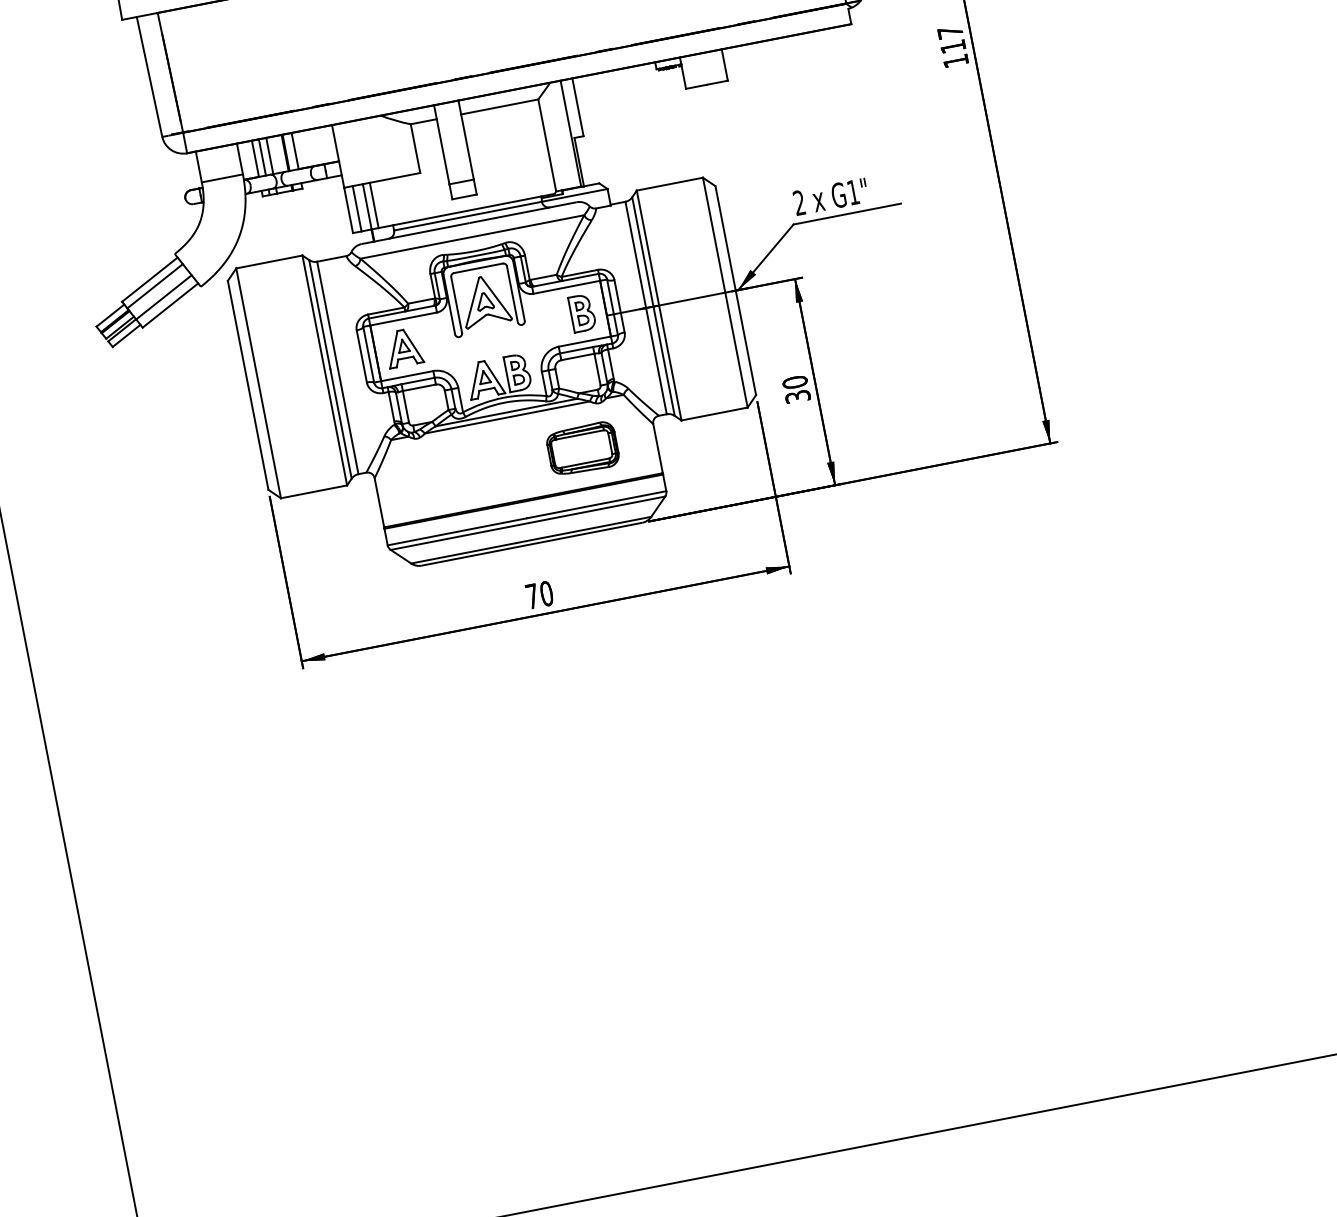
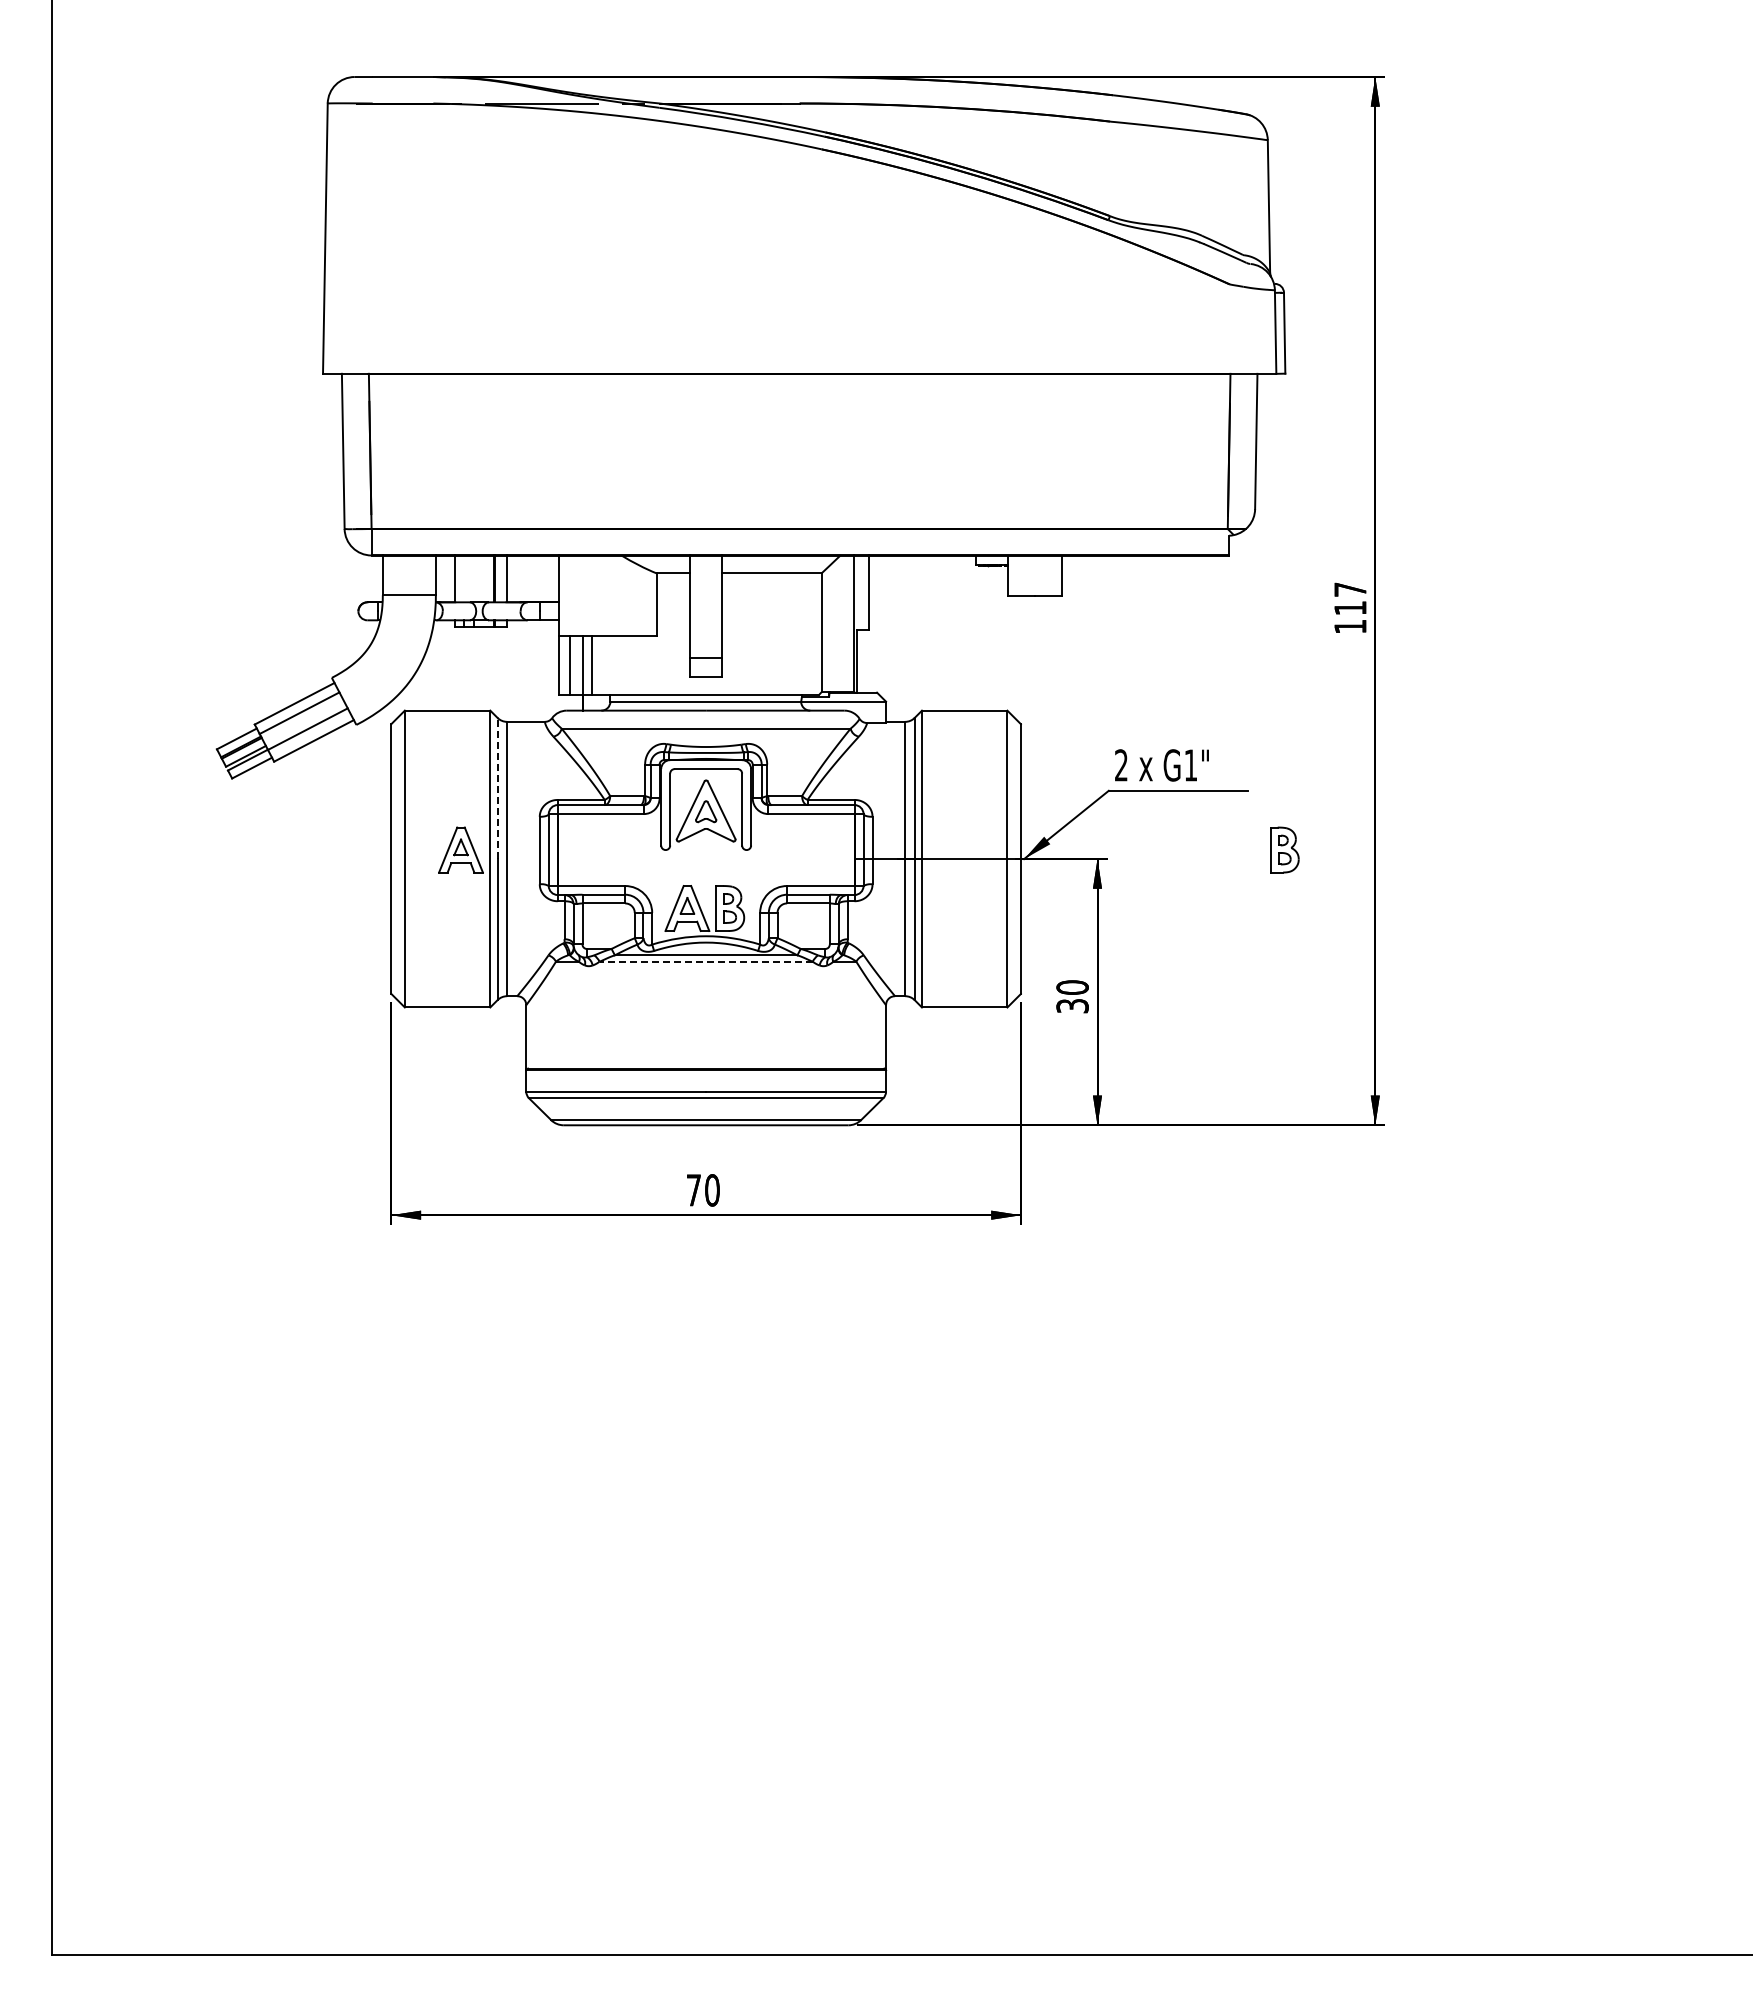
line: (269, 155) -> (473, 578), removed
line: (262, 157) -> (464, 578), removed
part: (582, 312) -> (1284, 849), moved
line: (319, 314) -> (497, 788), solid -> dashed
part: (403, 347) -> (460, 849), moved
line: (507, 417) -> (706, 961), solid -> dashed
part: (582, 448) -> (792, 1018), removed

